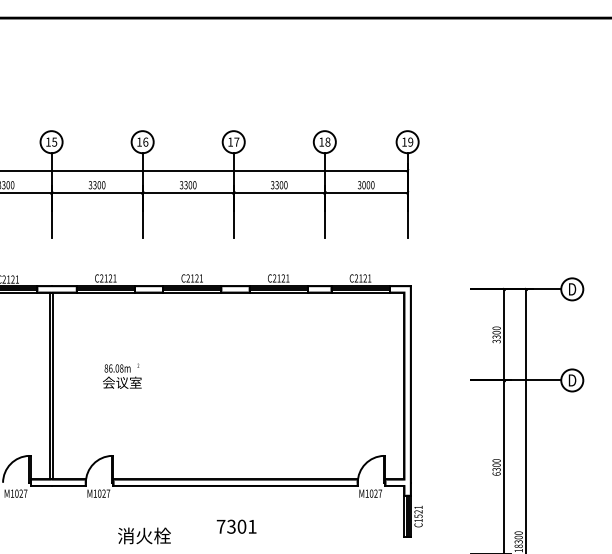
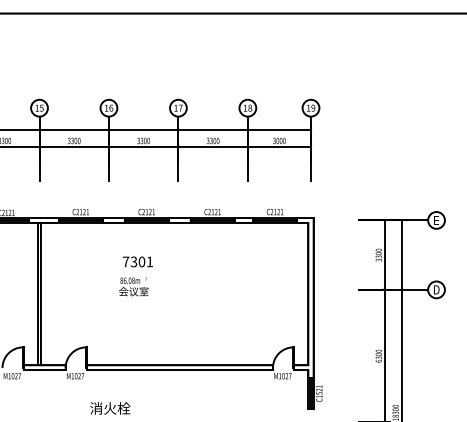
text: (572, 289) -> (436, 220), D -> E
text: (122, 375) -> (133, 286), moved
text: (236, 526) -> (137, 261), moved

